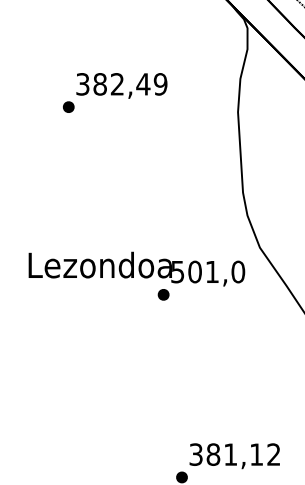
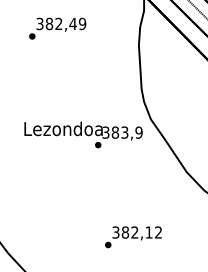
text: (114, 92) -> (57, 28), moved
text: (208, 271) -> (122, 132), 501,0 -> 383,9
text: (229, 454) -> (134, 232), 381,12 -> 382,12

